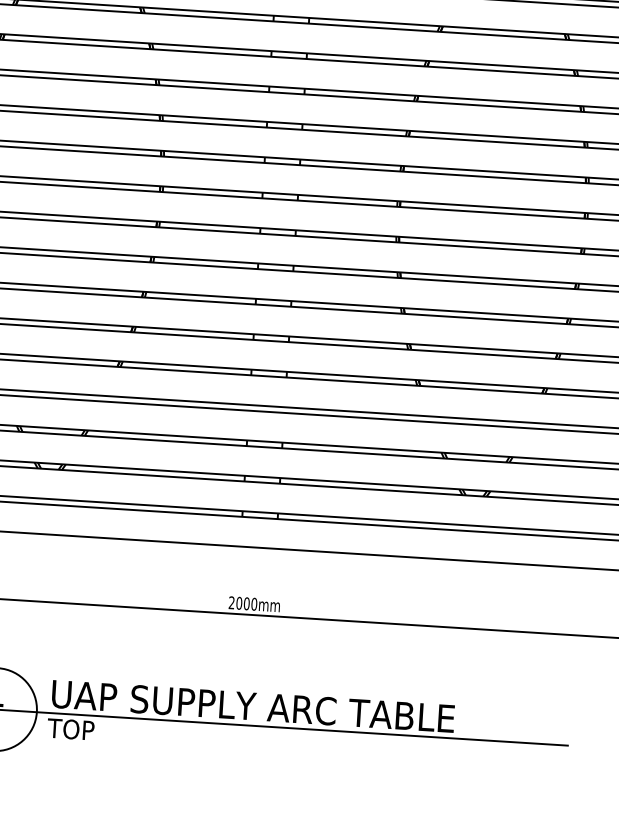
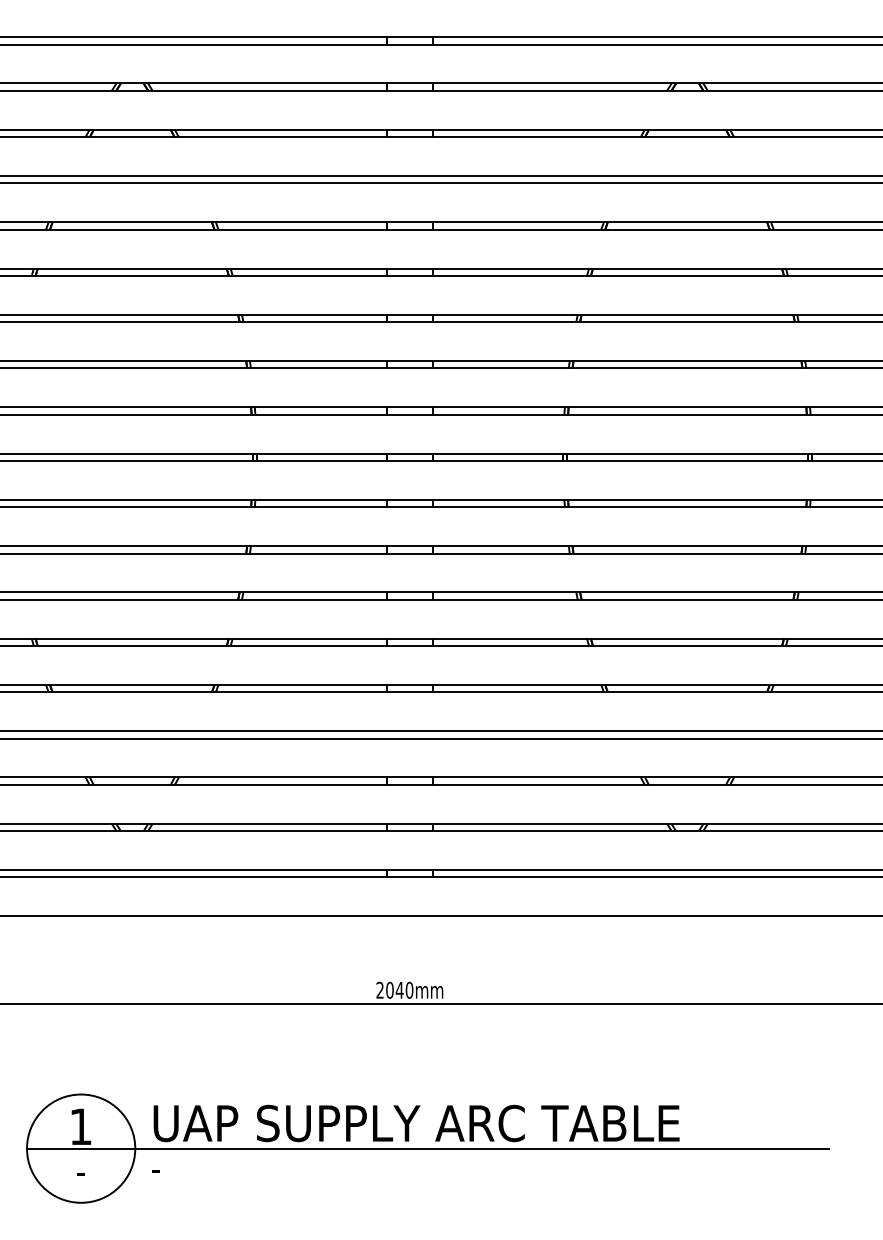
text: (246, 603) -> (399, 989), 2000mm -> 2040mm
text: (70, 729) -> (180, 1168), TOP -> -

